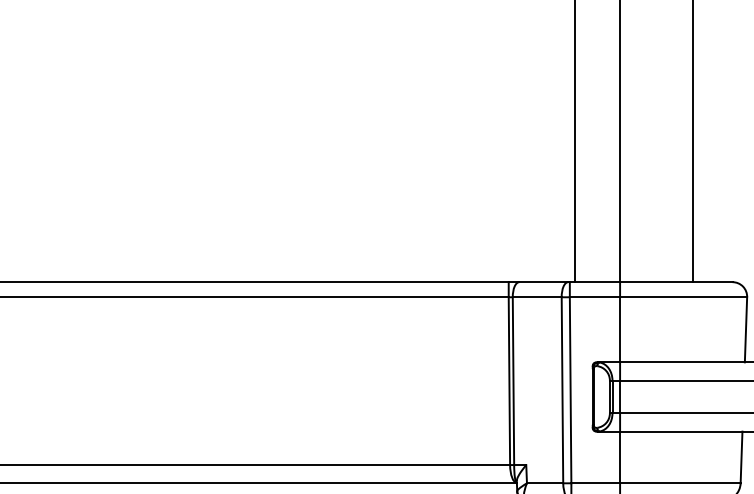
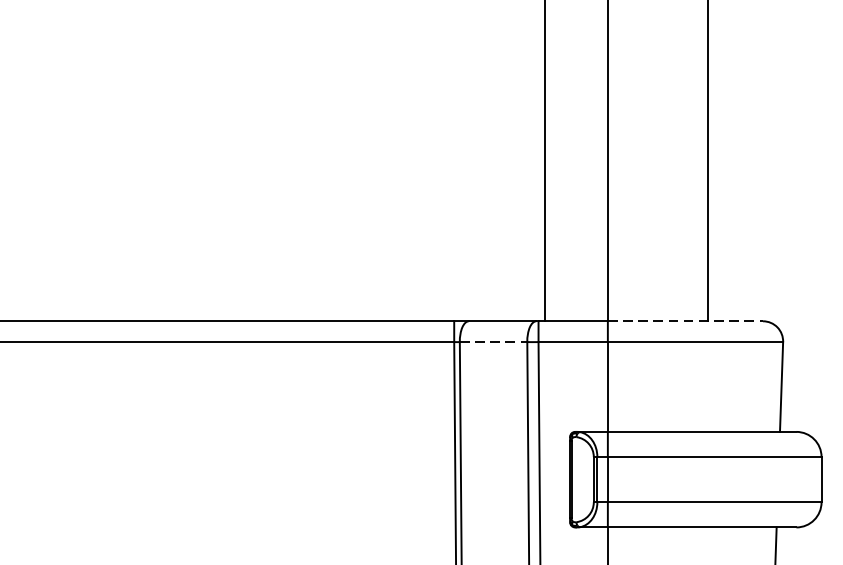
line: (676, 282) -> (685, 321), solid -> dashed
line: (537, 297) -> (493, 342), solid -> dashed

